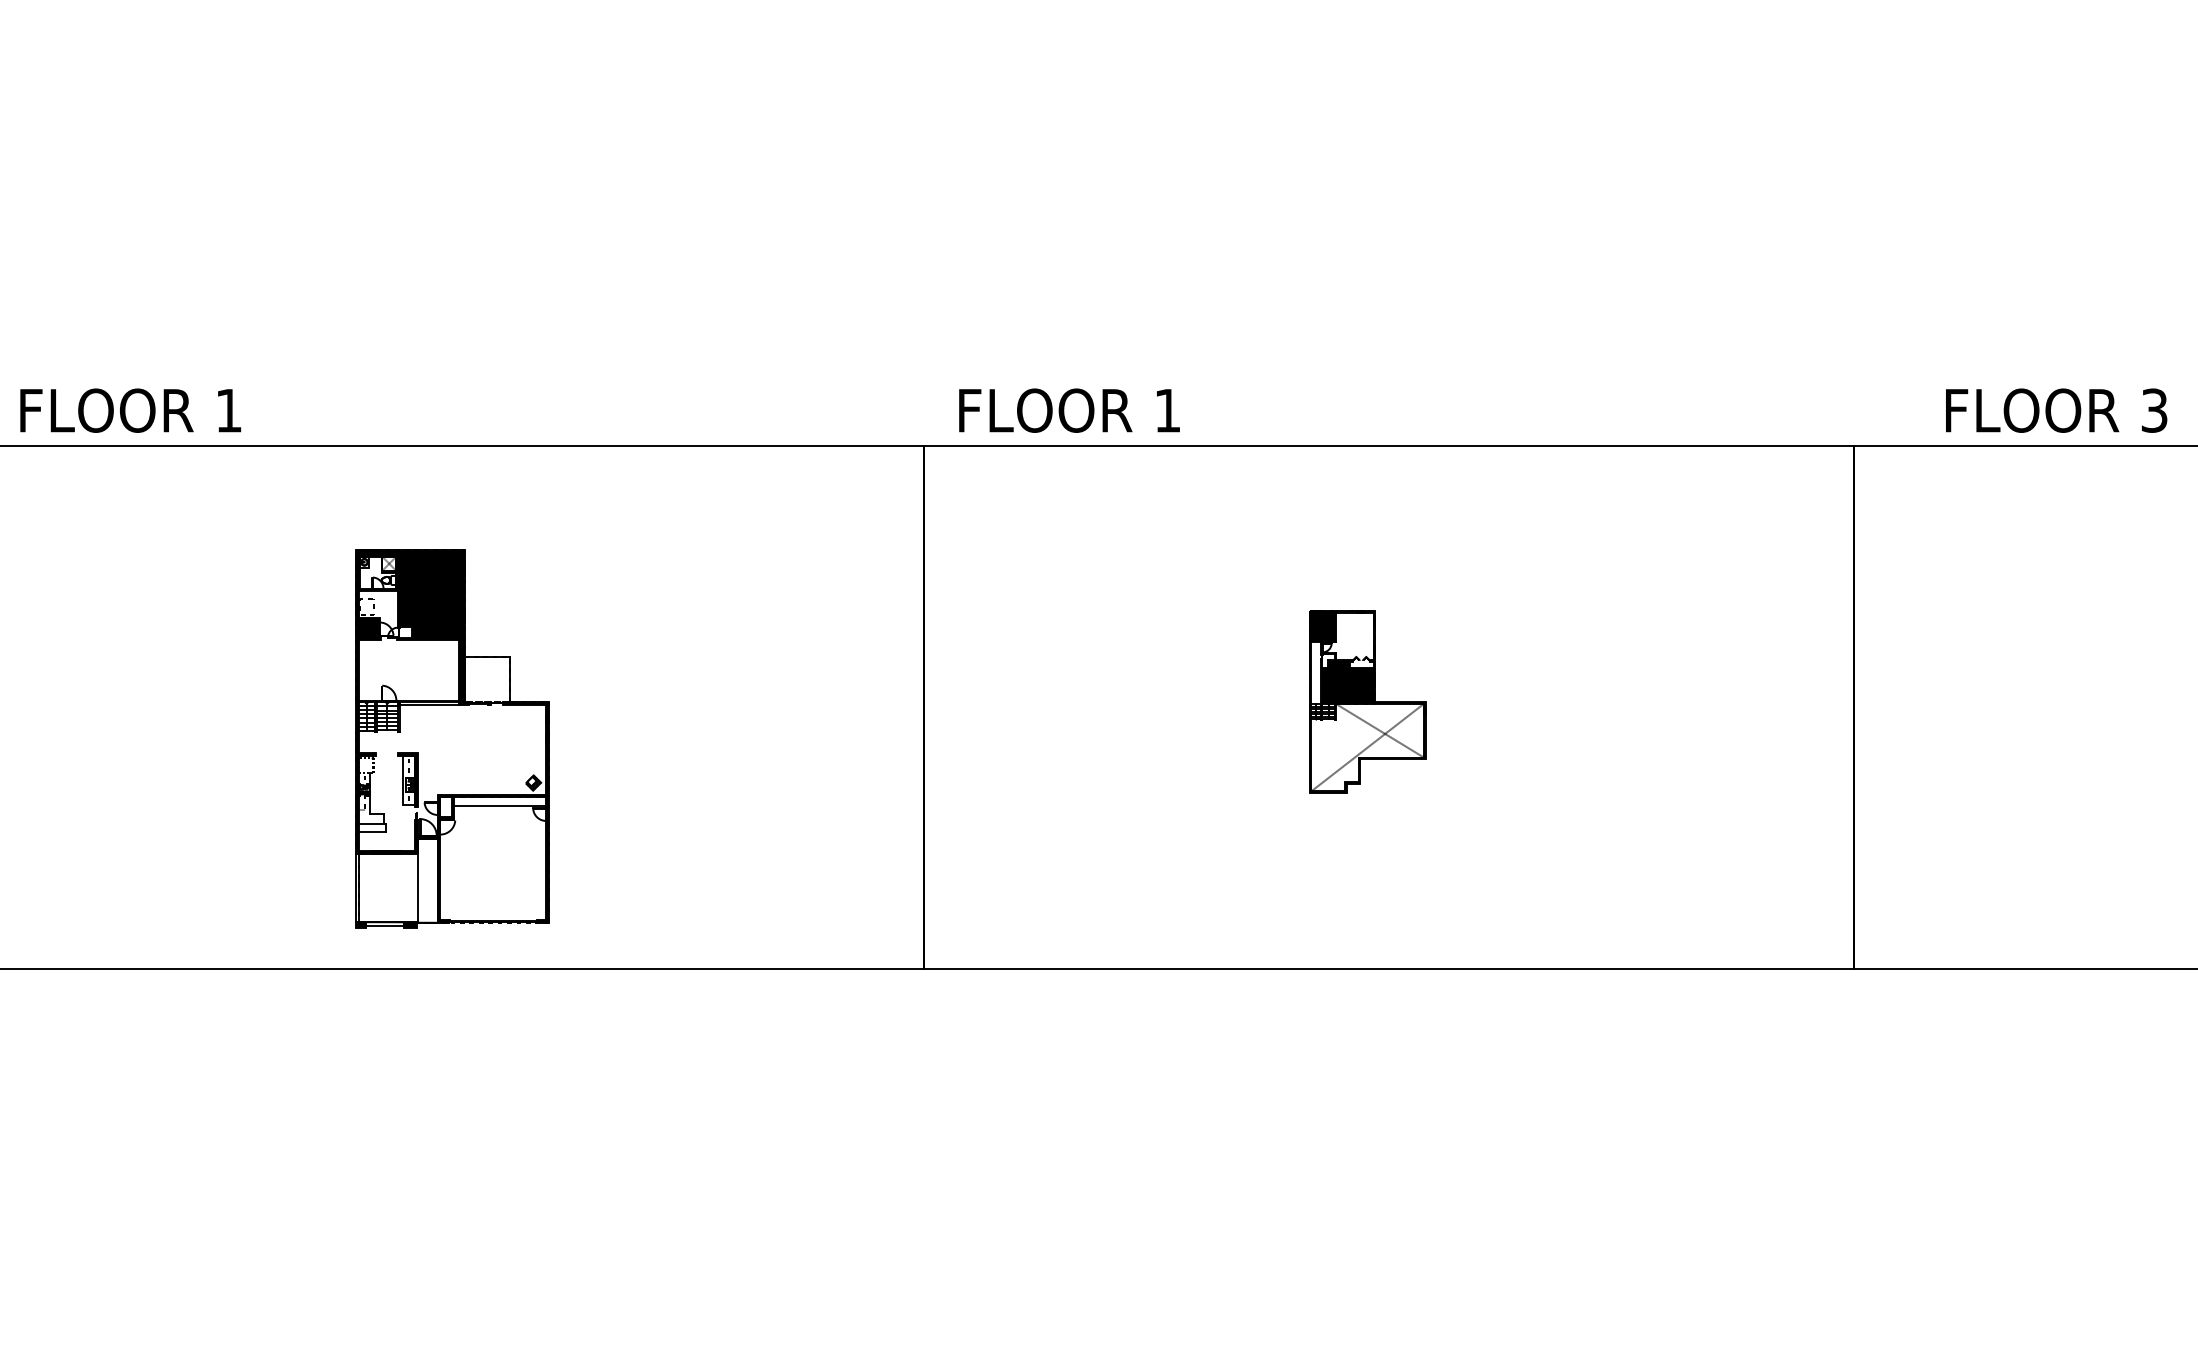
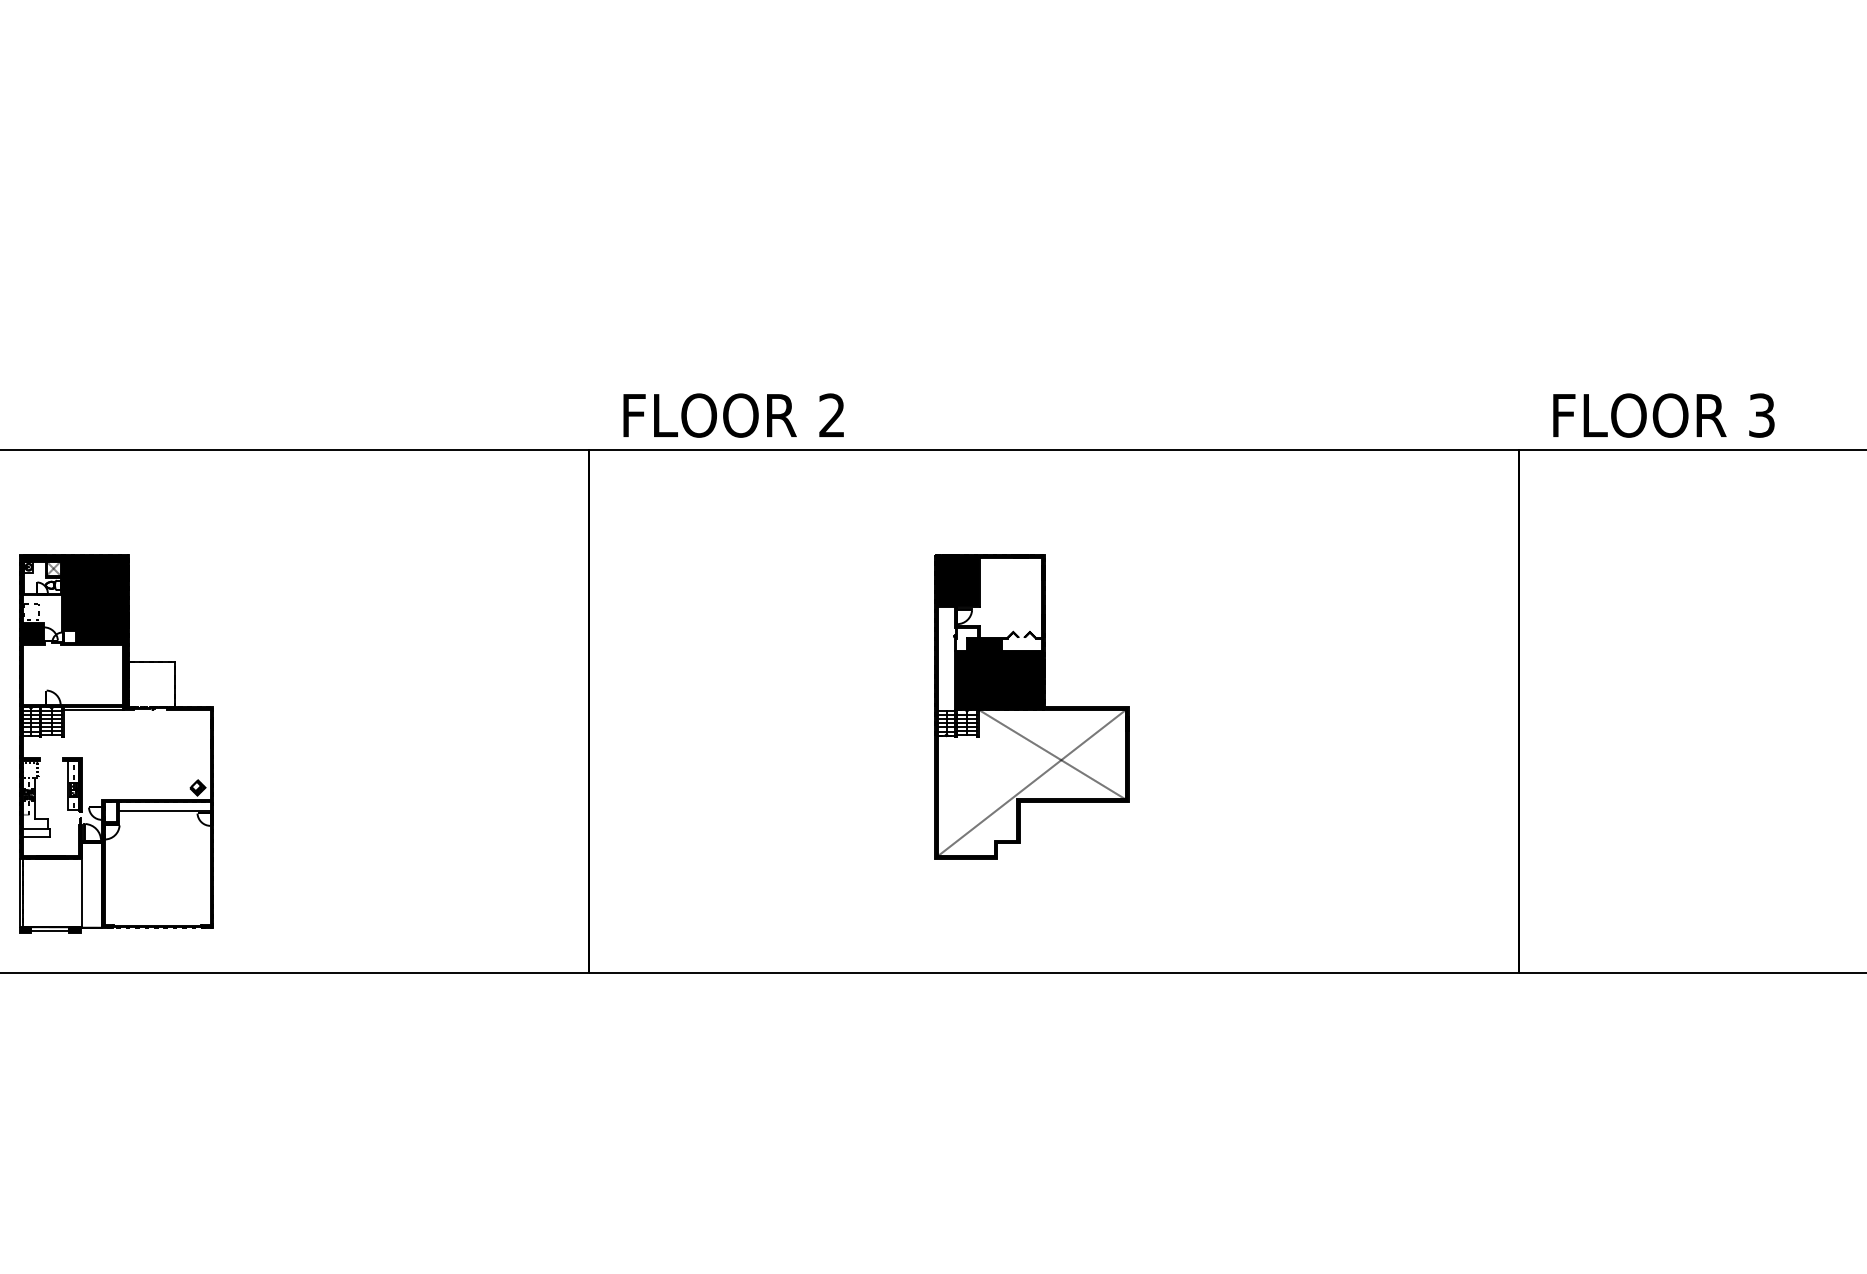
text: (1167, 410) -> (831, 415), 1 -> 2
text: (2056, 410) -> (1663, 415), moved
part: (1367, 701) -> (1031, 706), size x1.67

